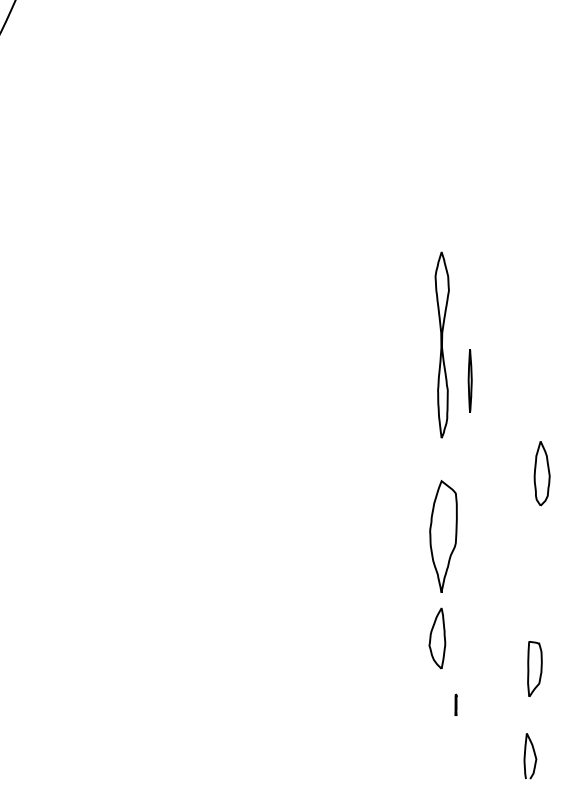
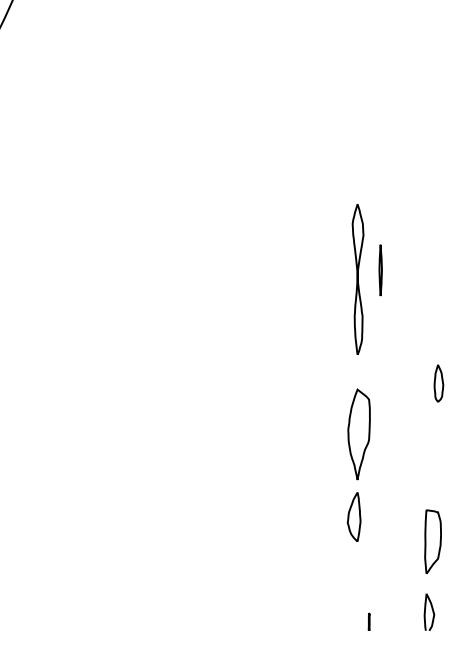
part: (469, 380) -> (380, 270), moved
part: (541, 473) -> (438, 383), size x0.71
part: (534, 668) -> (432, 541), size x1.43
line: (455, 704) -> (368, 621), moved

